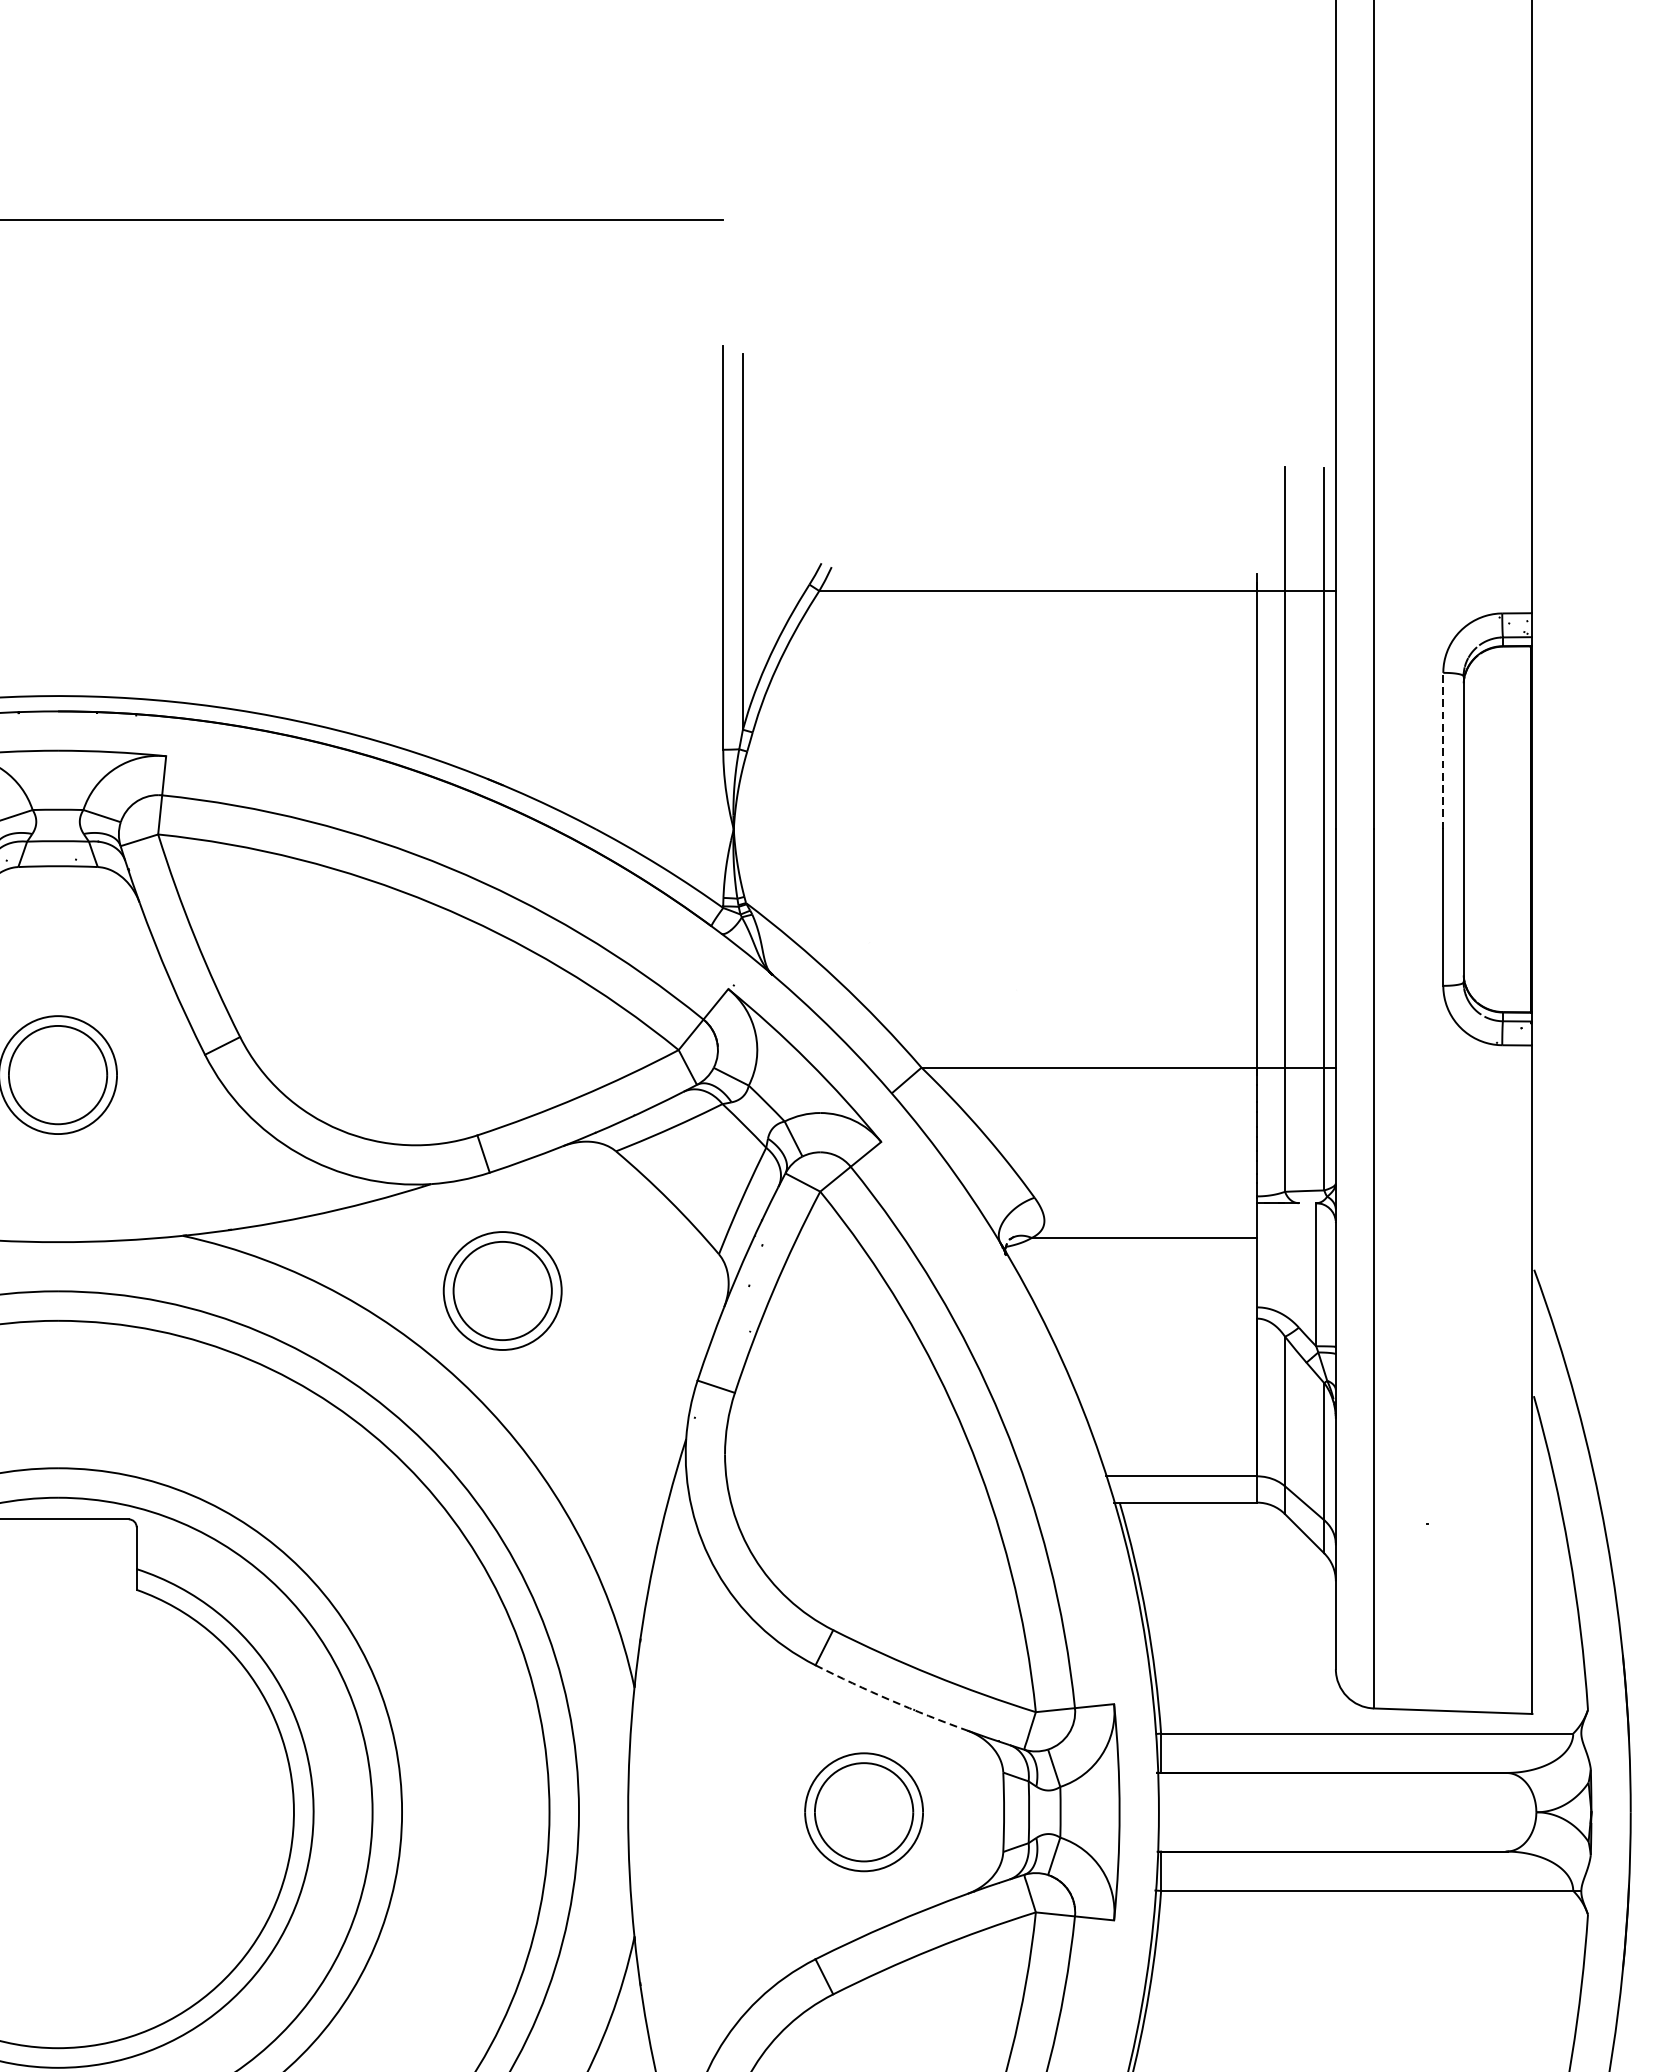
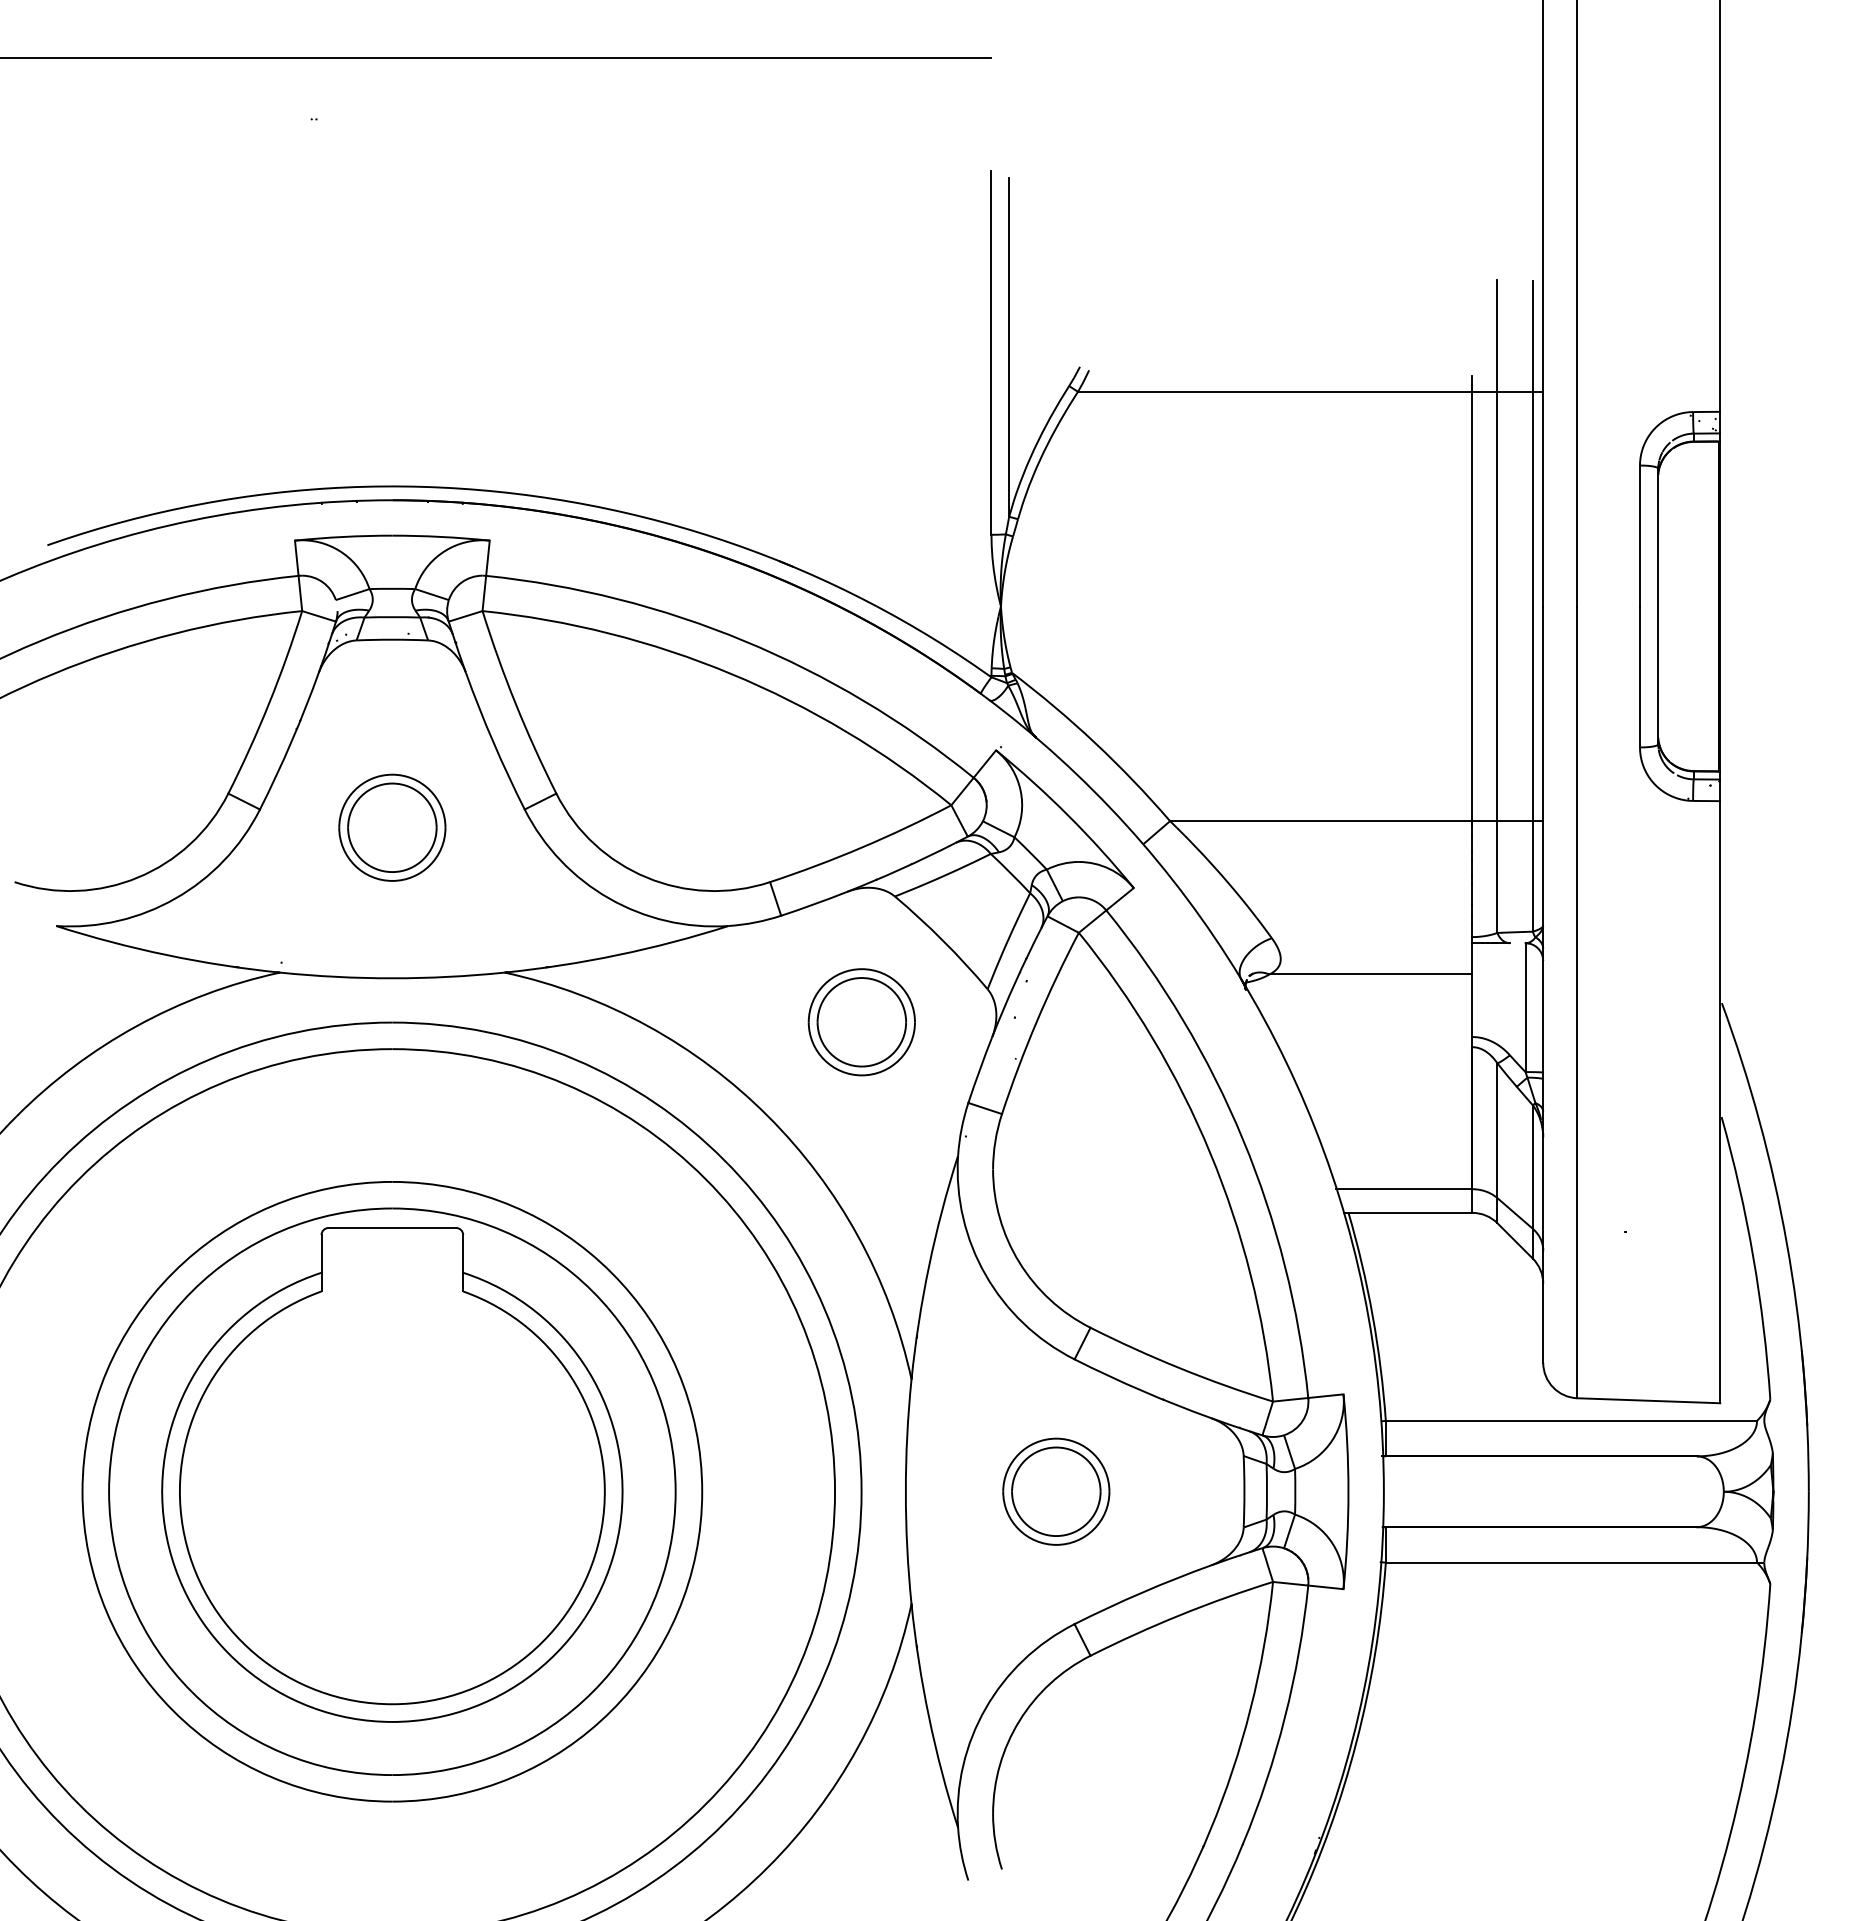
line: (1442, 750) -> (1639, 535), dashed -> solid
part: (502, 1291) -> (861, 1022), moved
arc: (890, 1699) -> (1142, 1390), dashed -> solid
part: (864, 1811) -> (1056, 1491), moved

